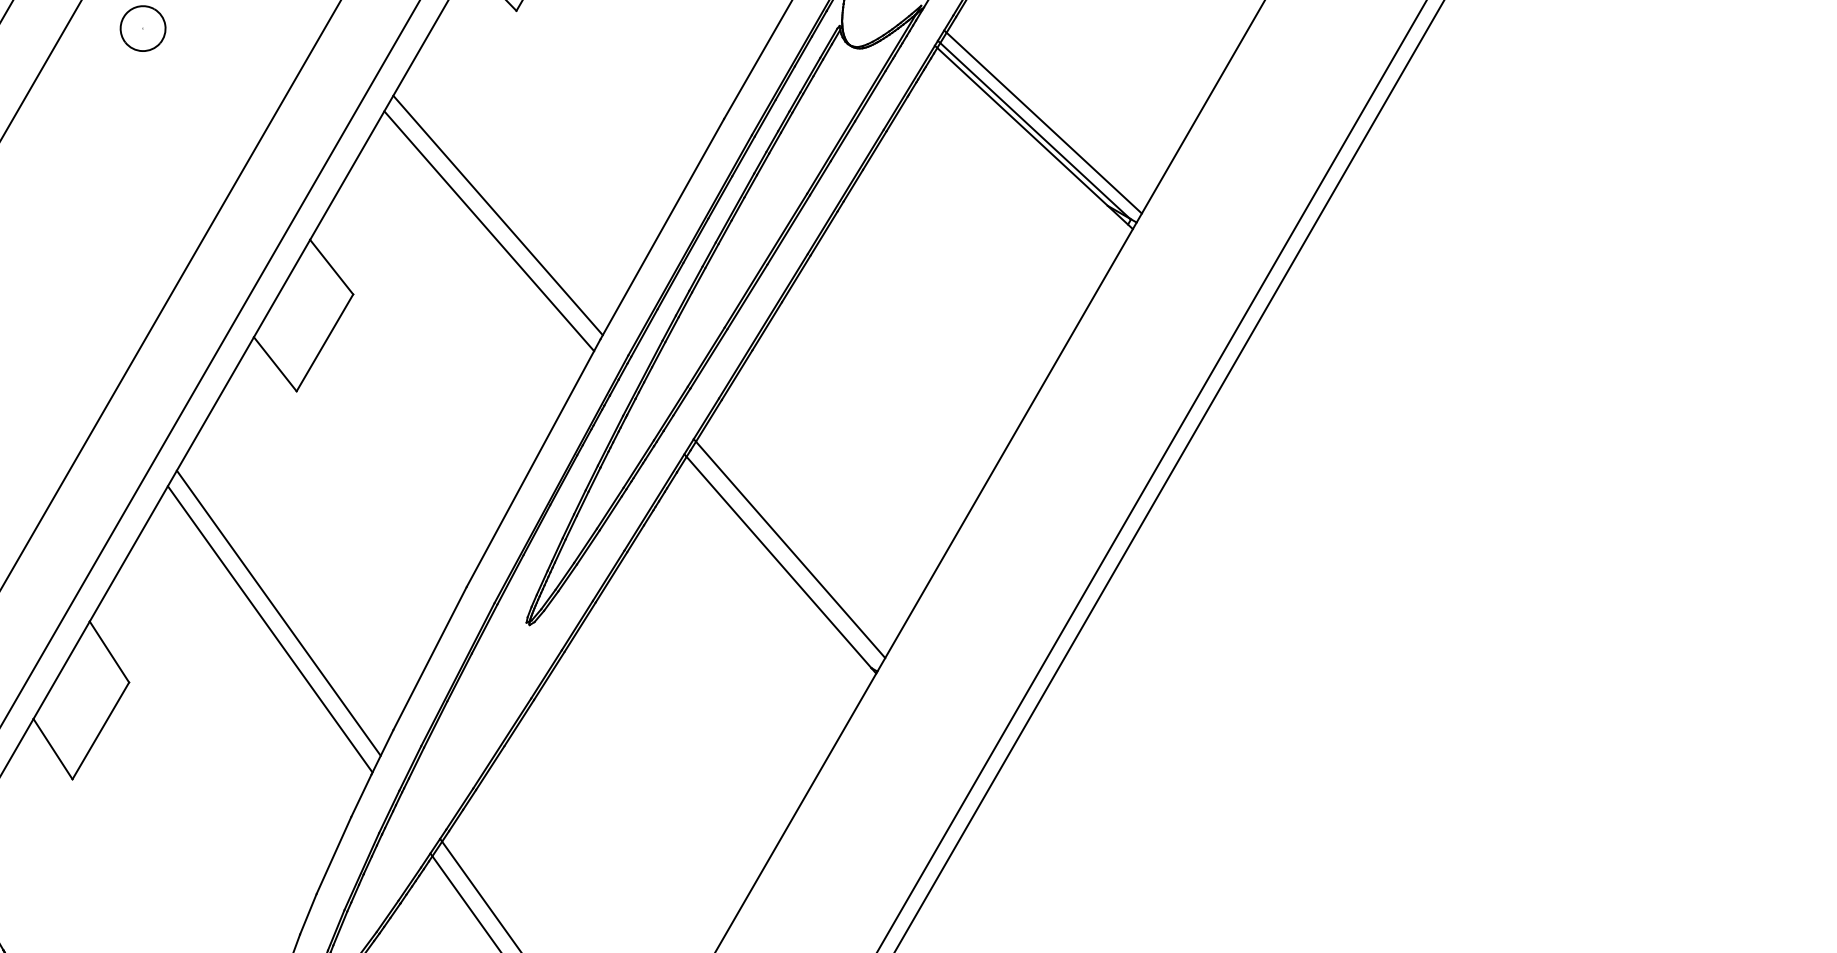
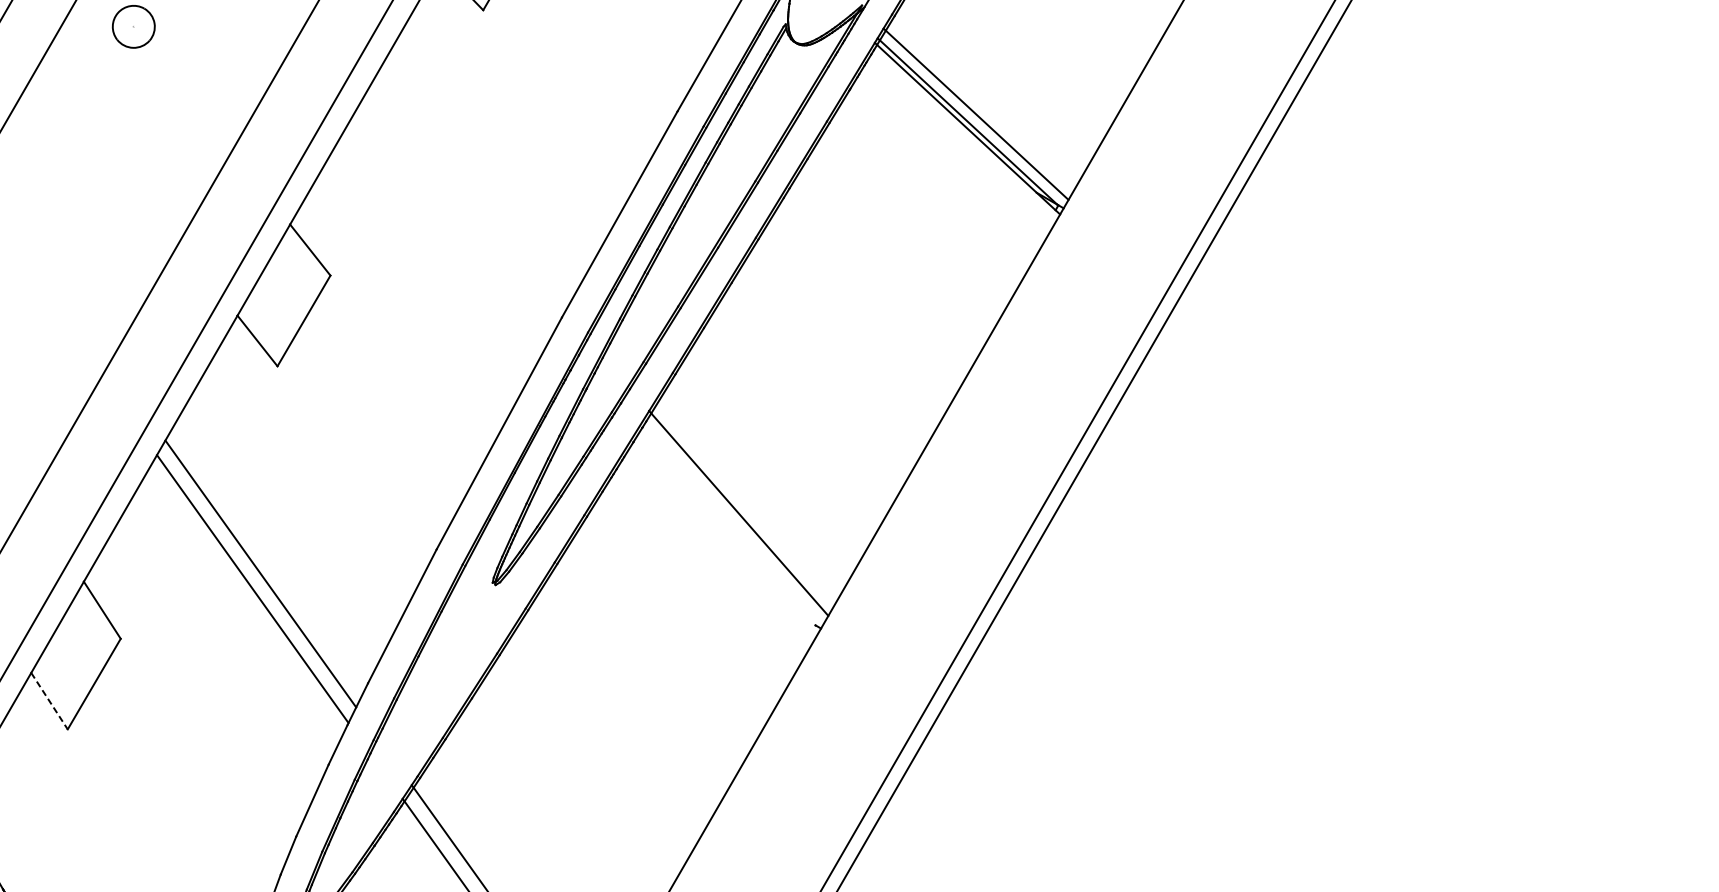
line: (497, 215) -> (465, 201), removed
line: (489, 231) -> (457, 216), removed
line: (780, 563) -> (730, 527), removed
line: (53, 749) -> (49, 701), solid -> dashed

